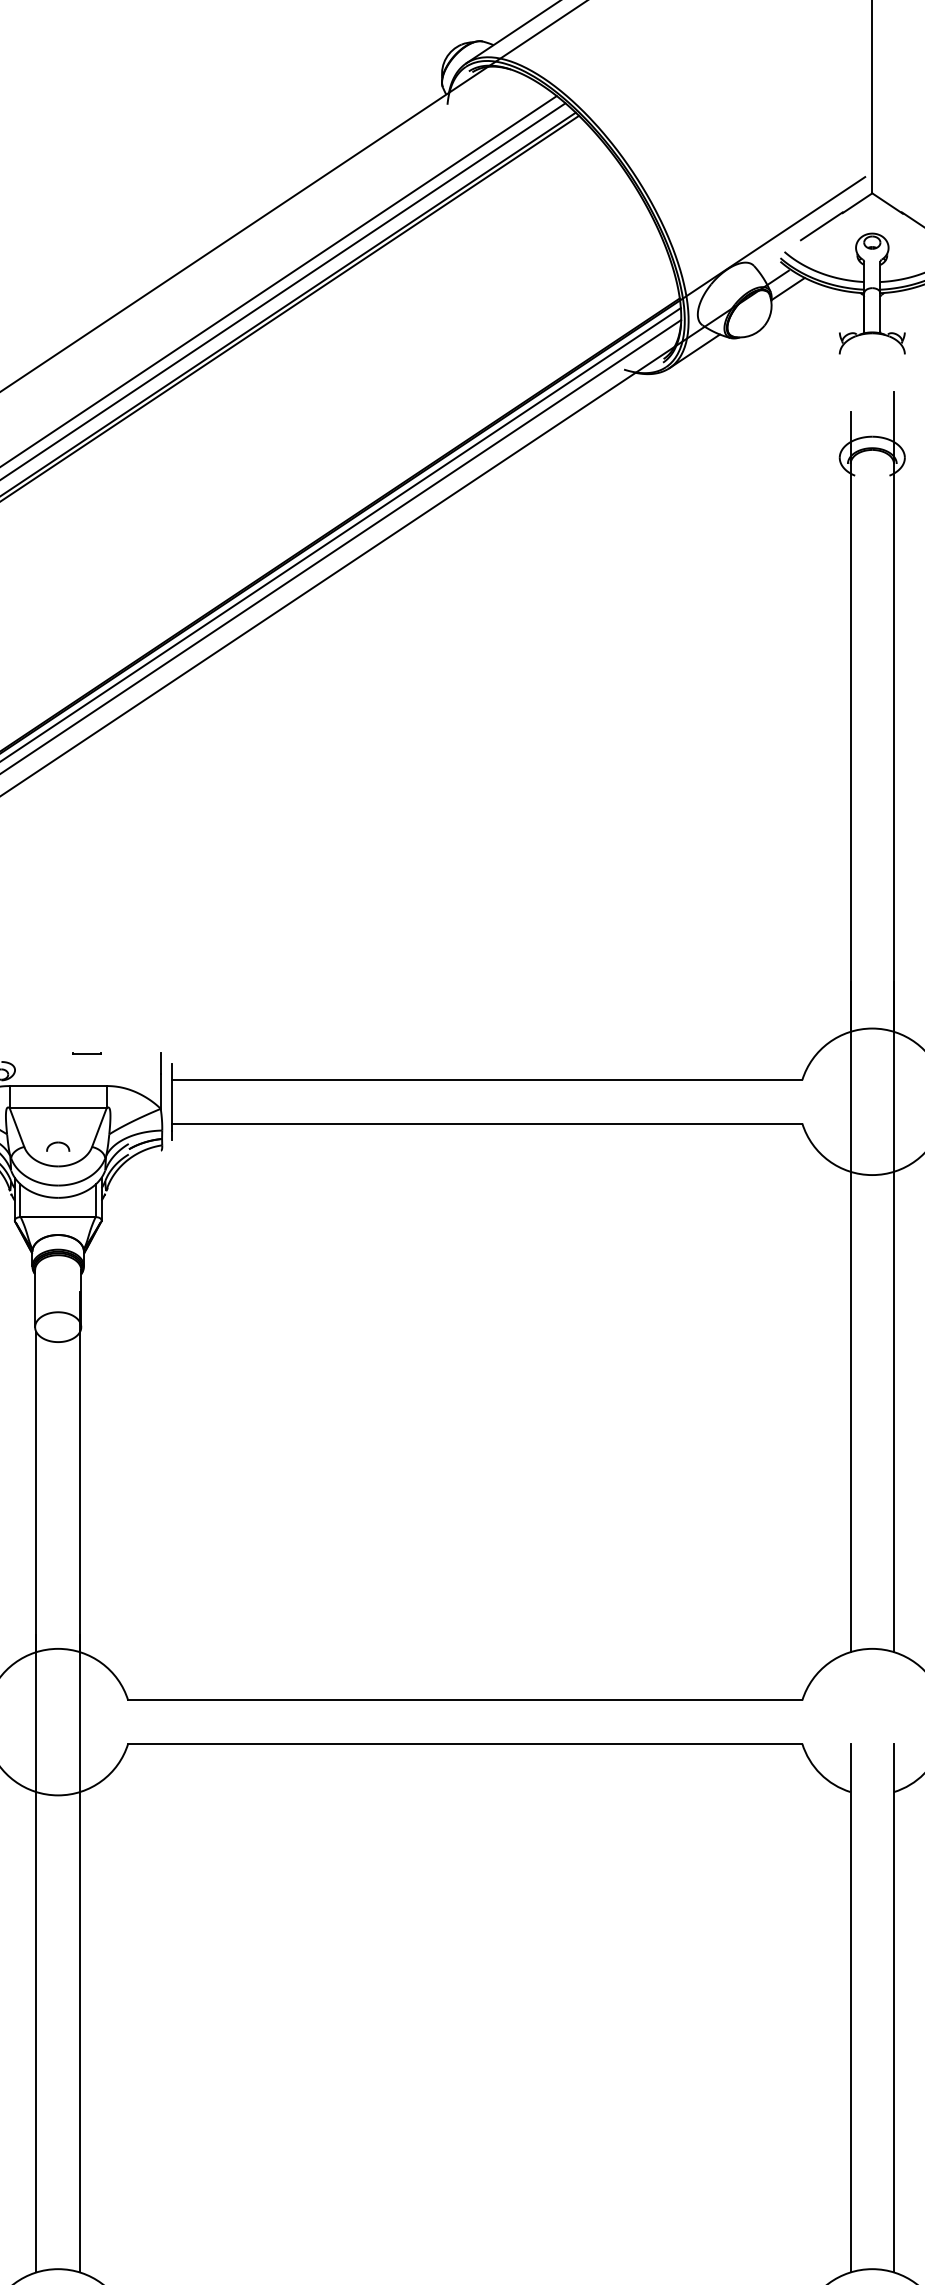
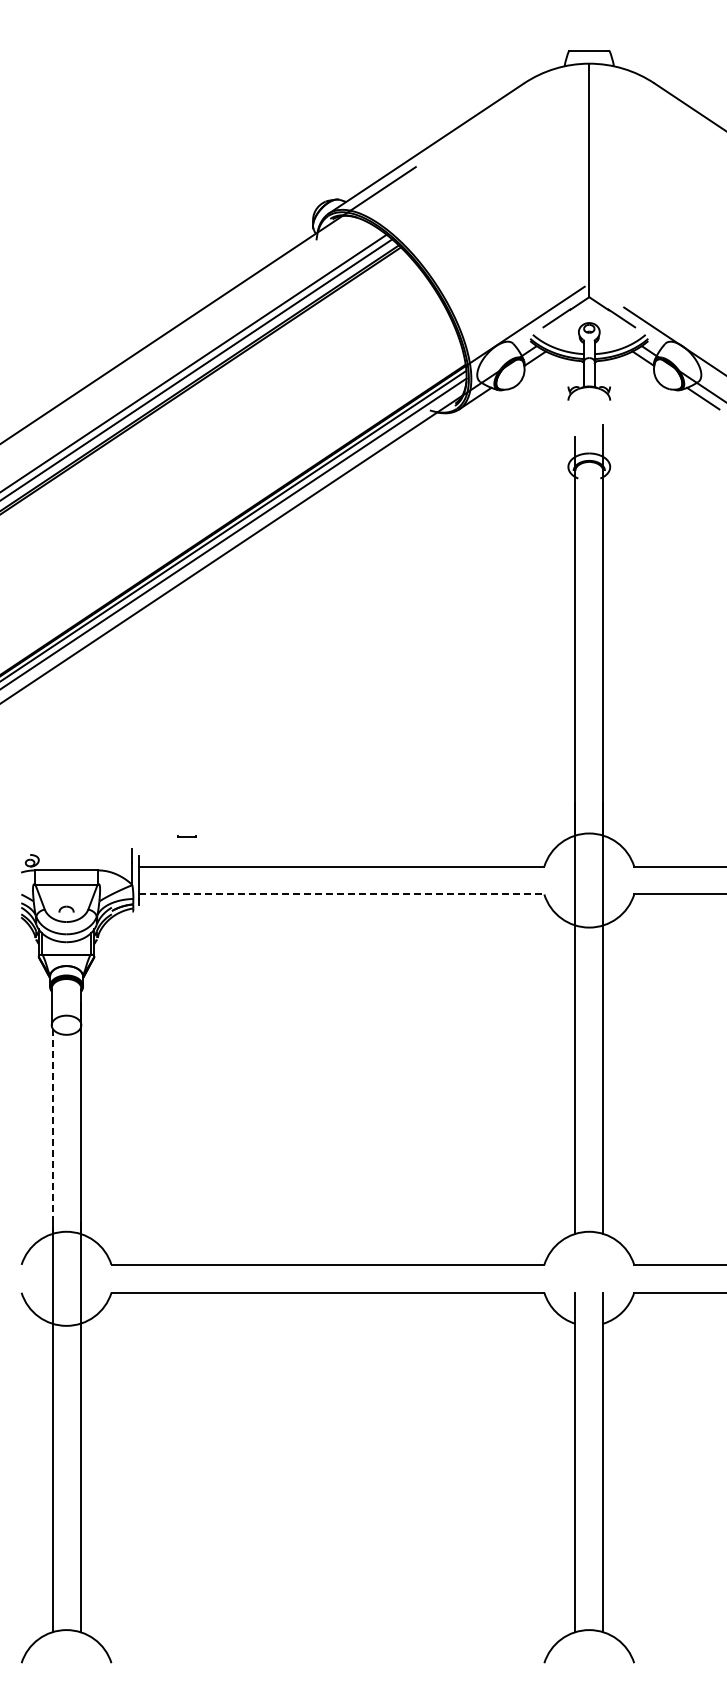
line: (86, 1053) -> (186, 836), moved
line: (487, 1123) -> (342, 894), solid -> dashed
line: (36, 1492) -> (52, 1131), solid -> dashed

